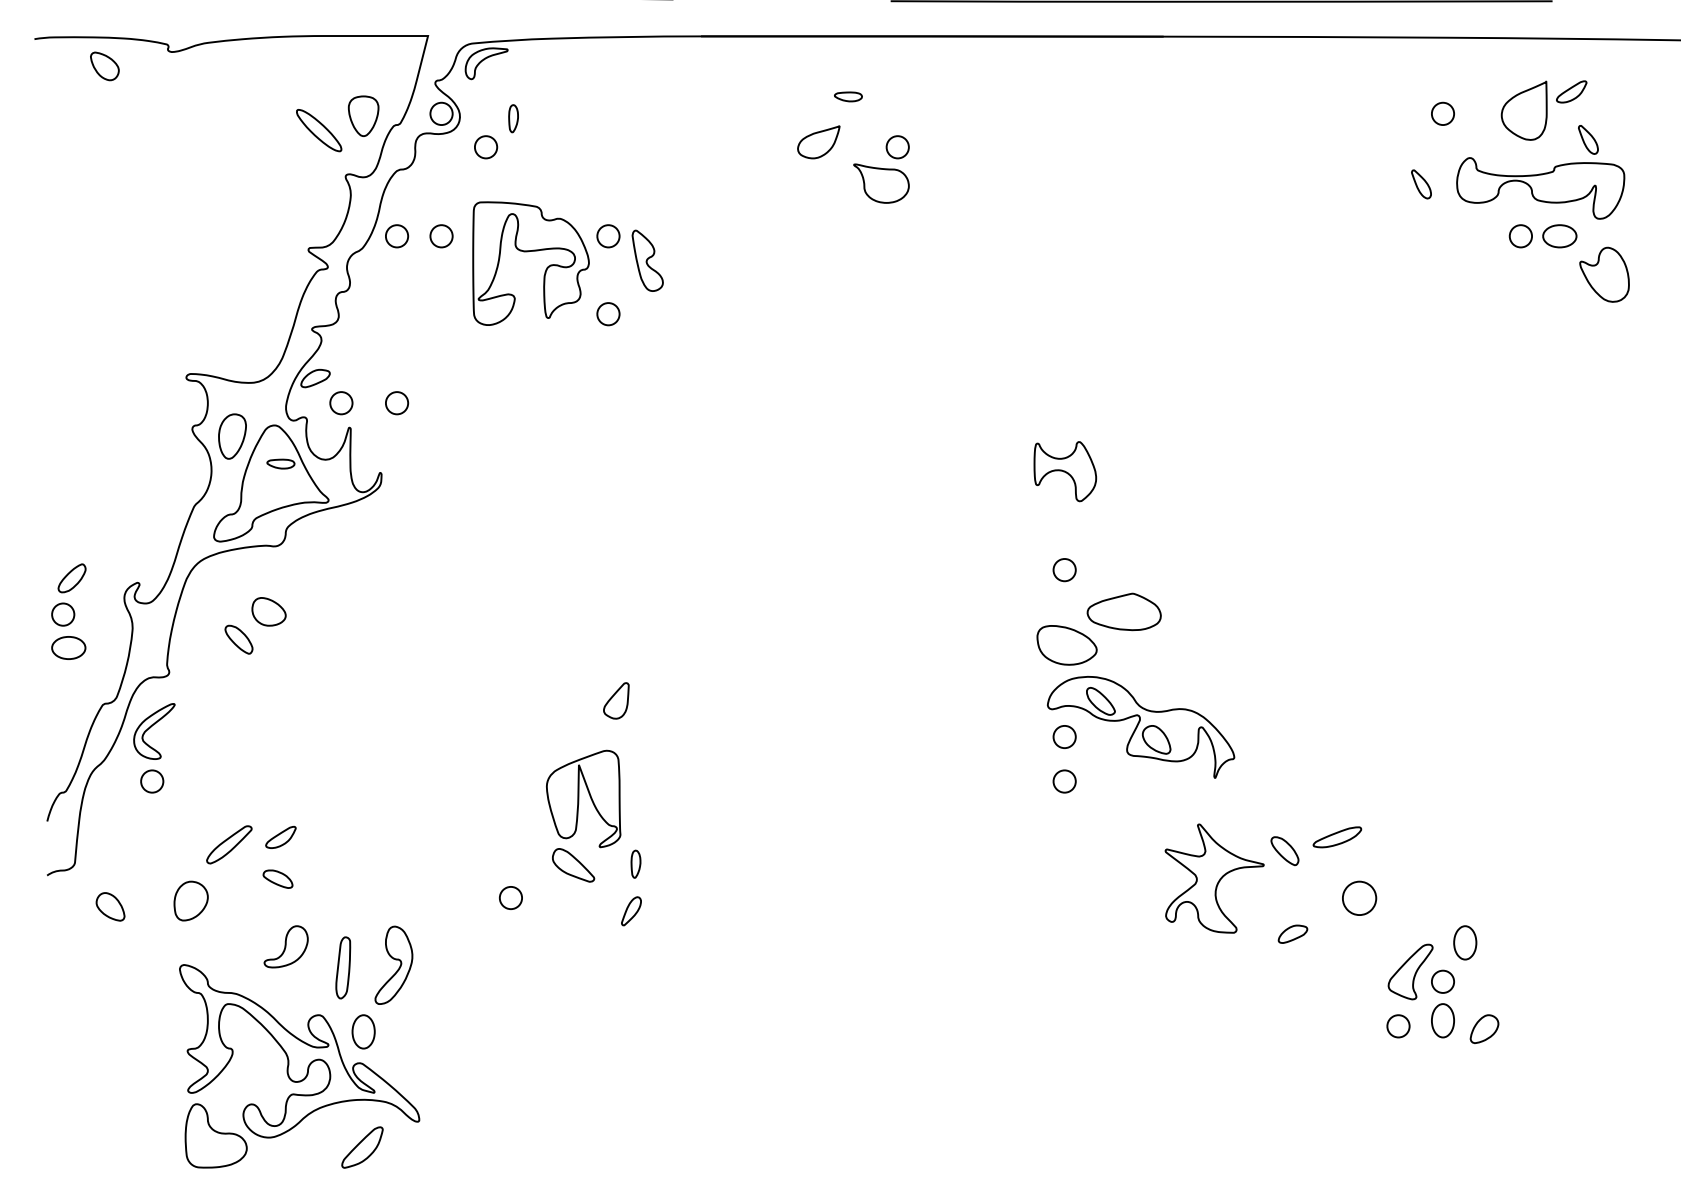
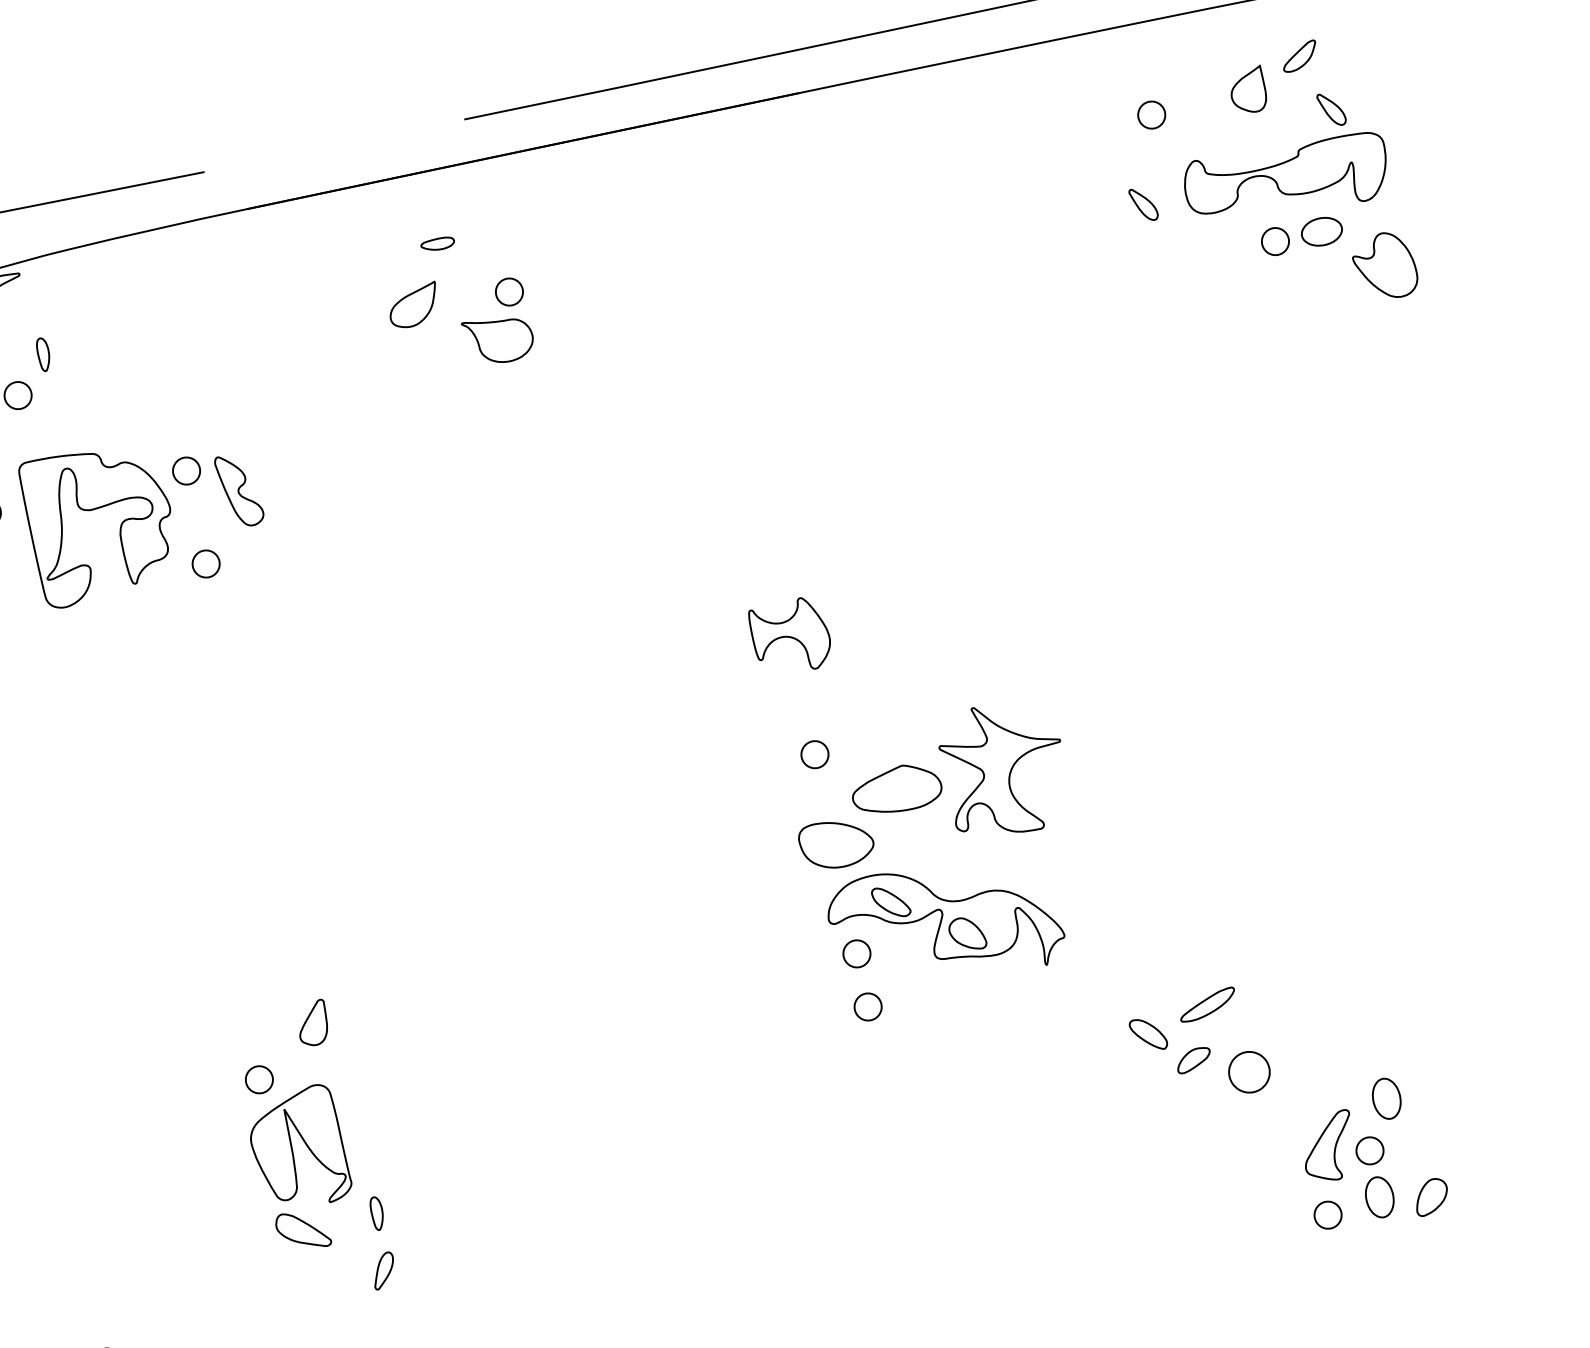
part: (1524, 110) -> (1248, 90), size x0.62
part: (1214, 878) -> (1004, 768), moved
part: (510, 897) -> (258, 1079), moved
part: (1292, 933) -> (1193, 1059), moved

